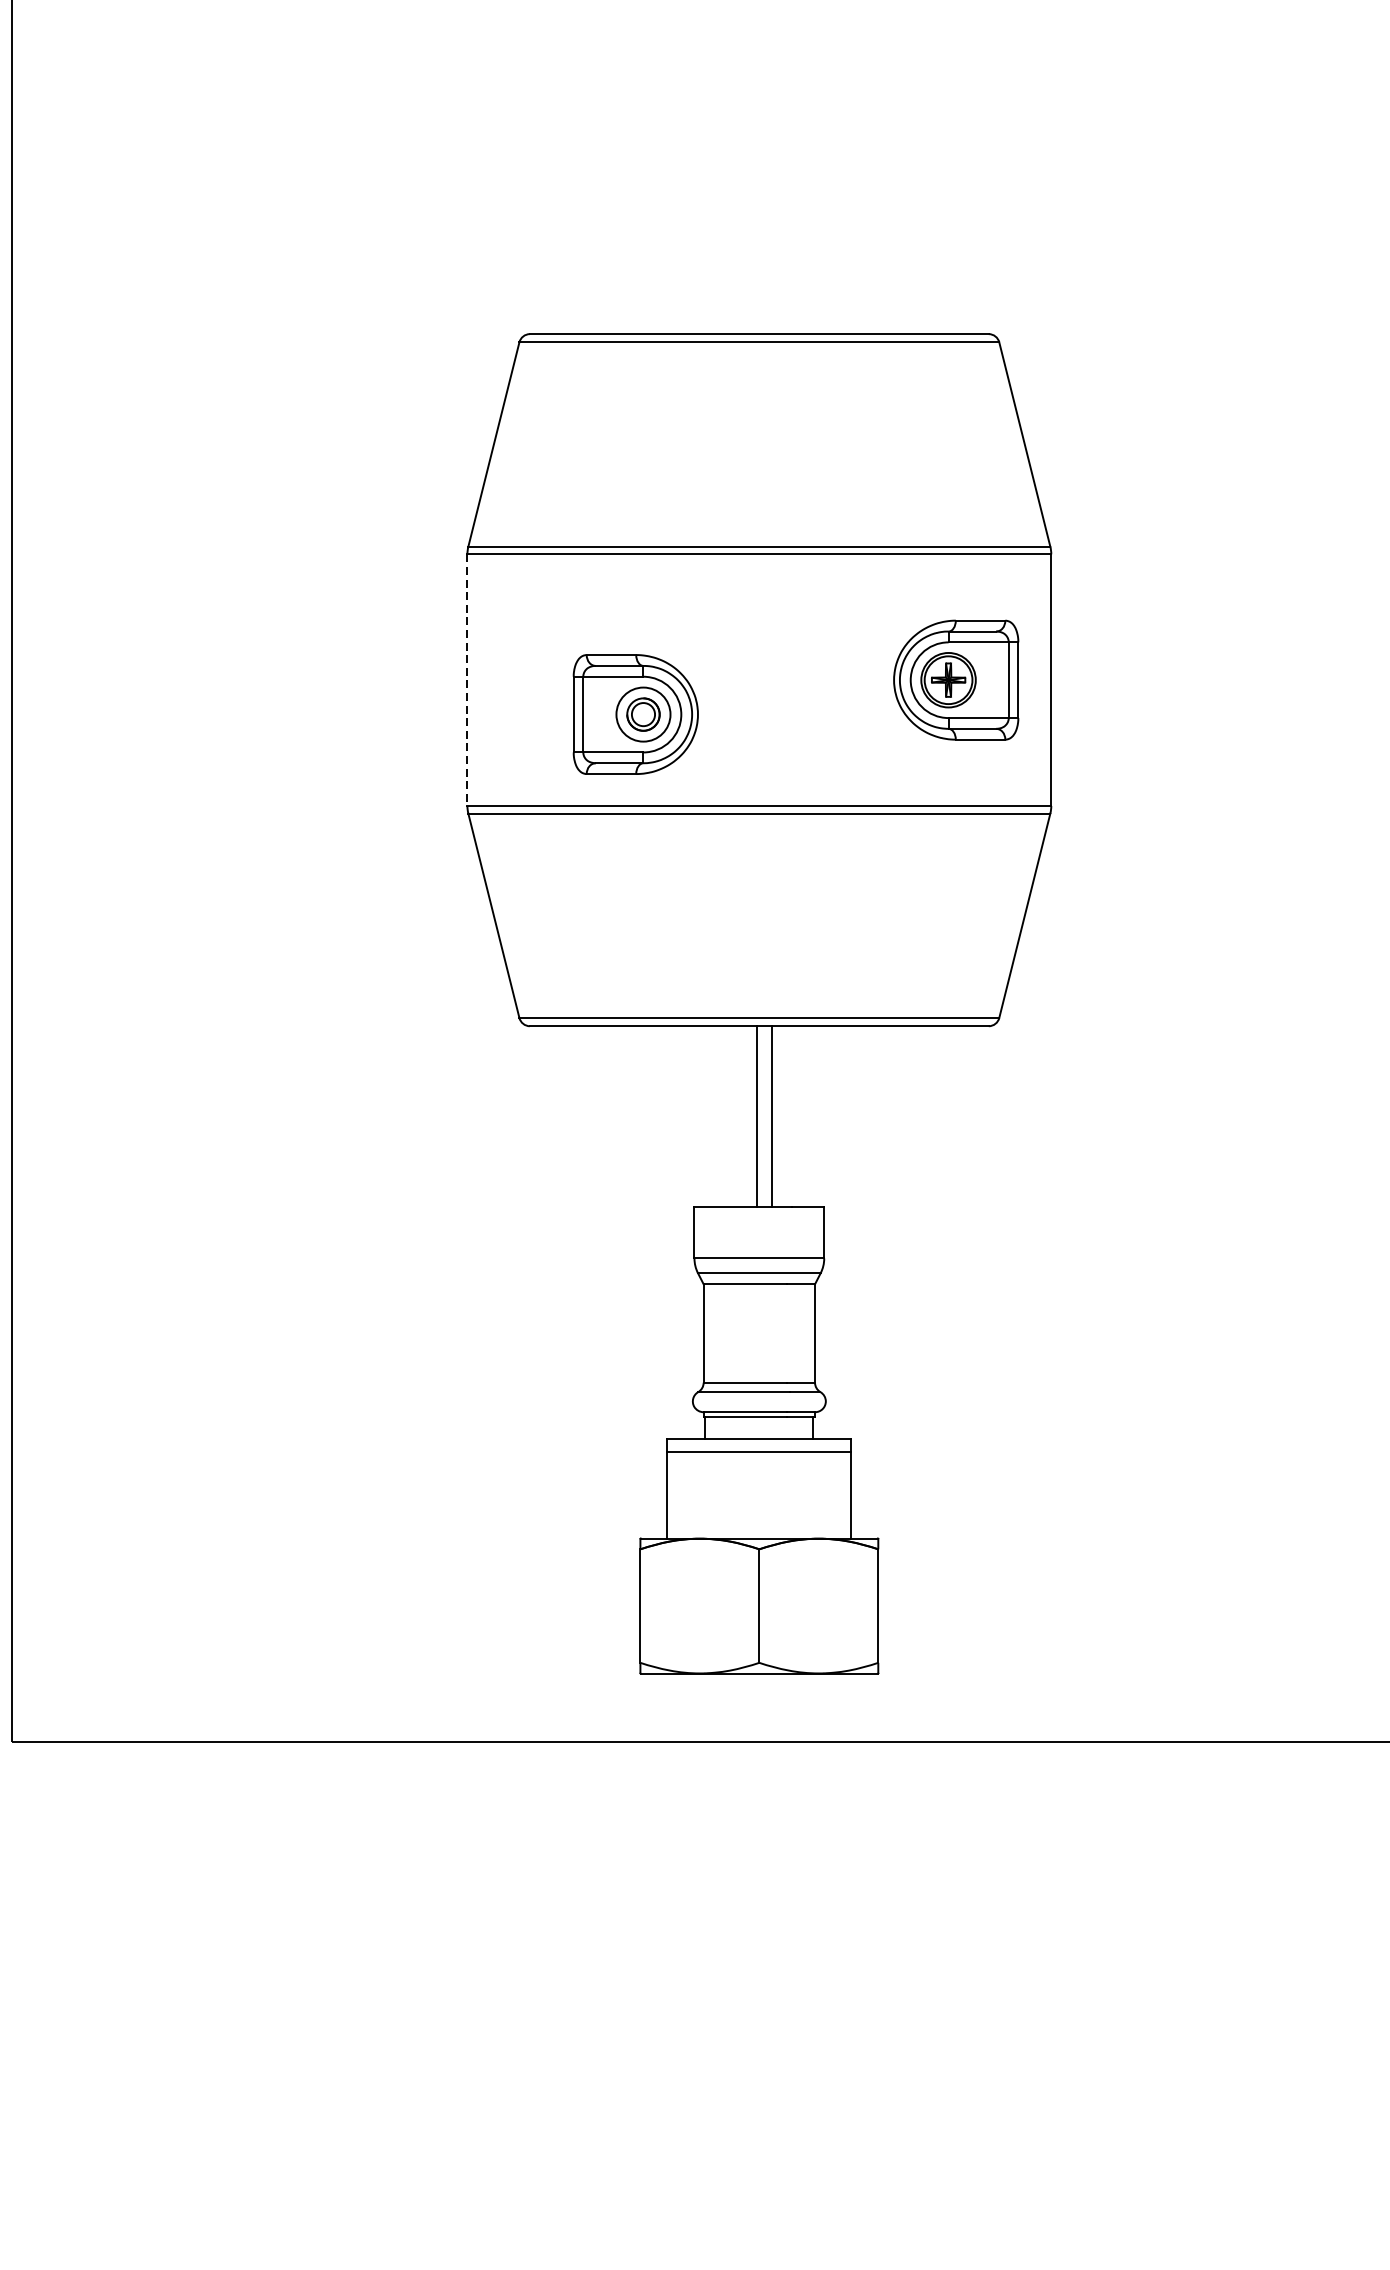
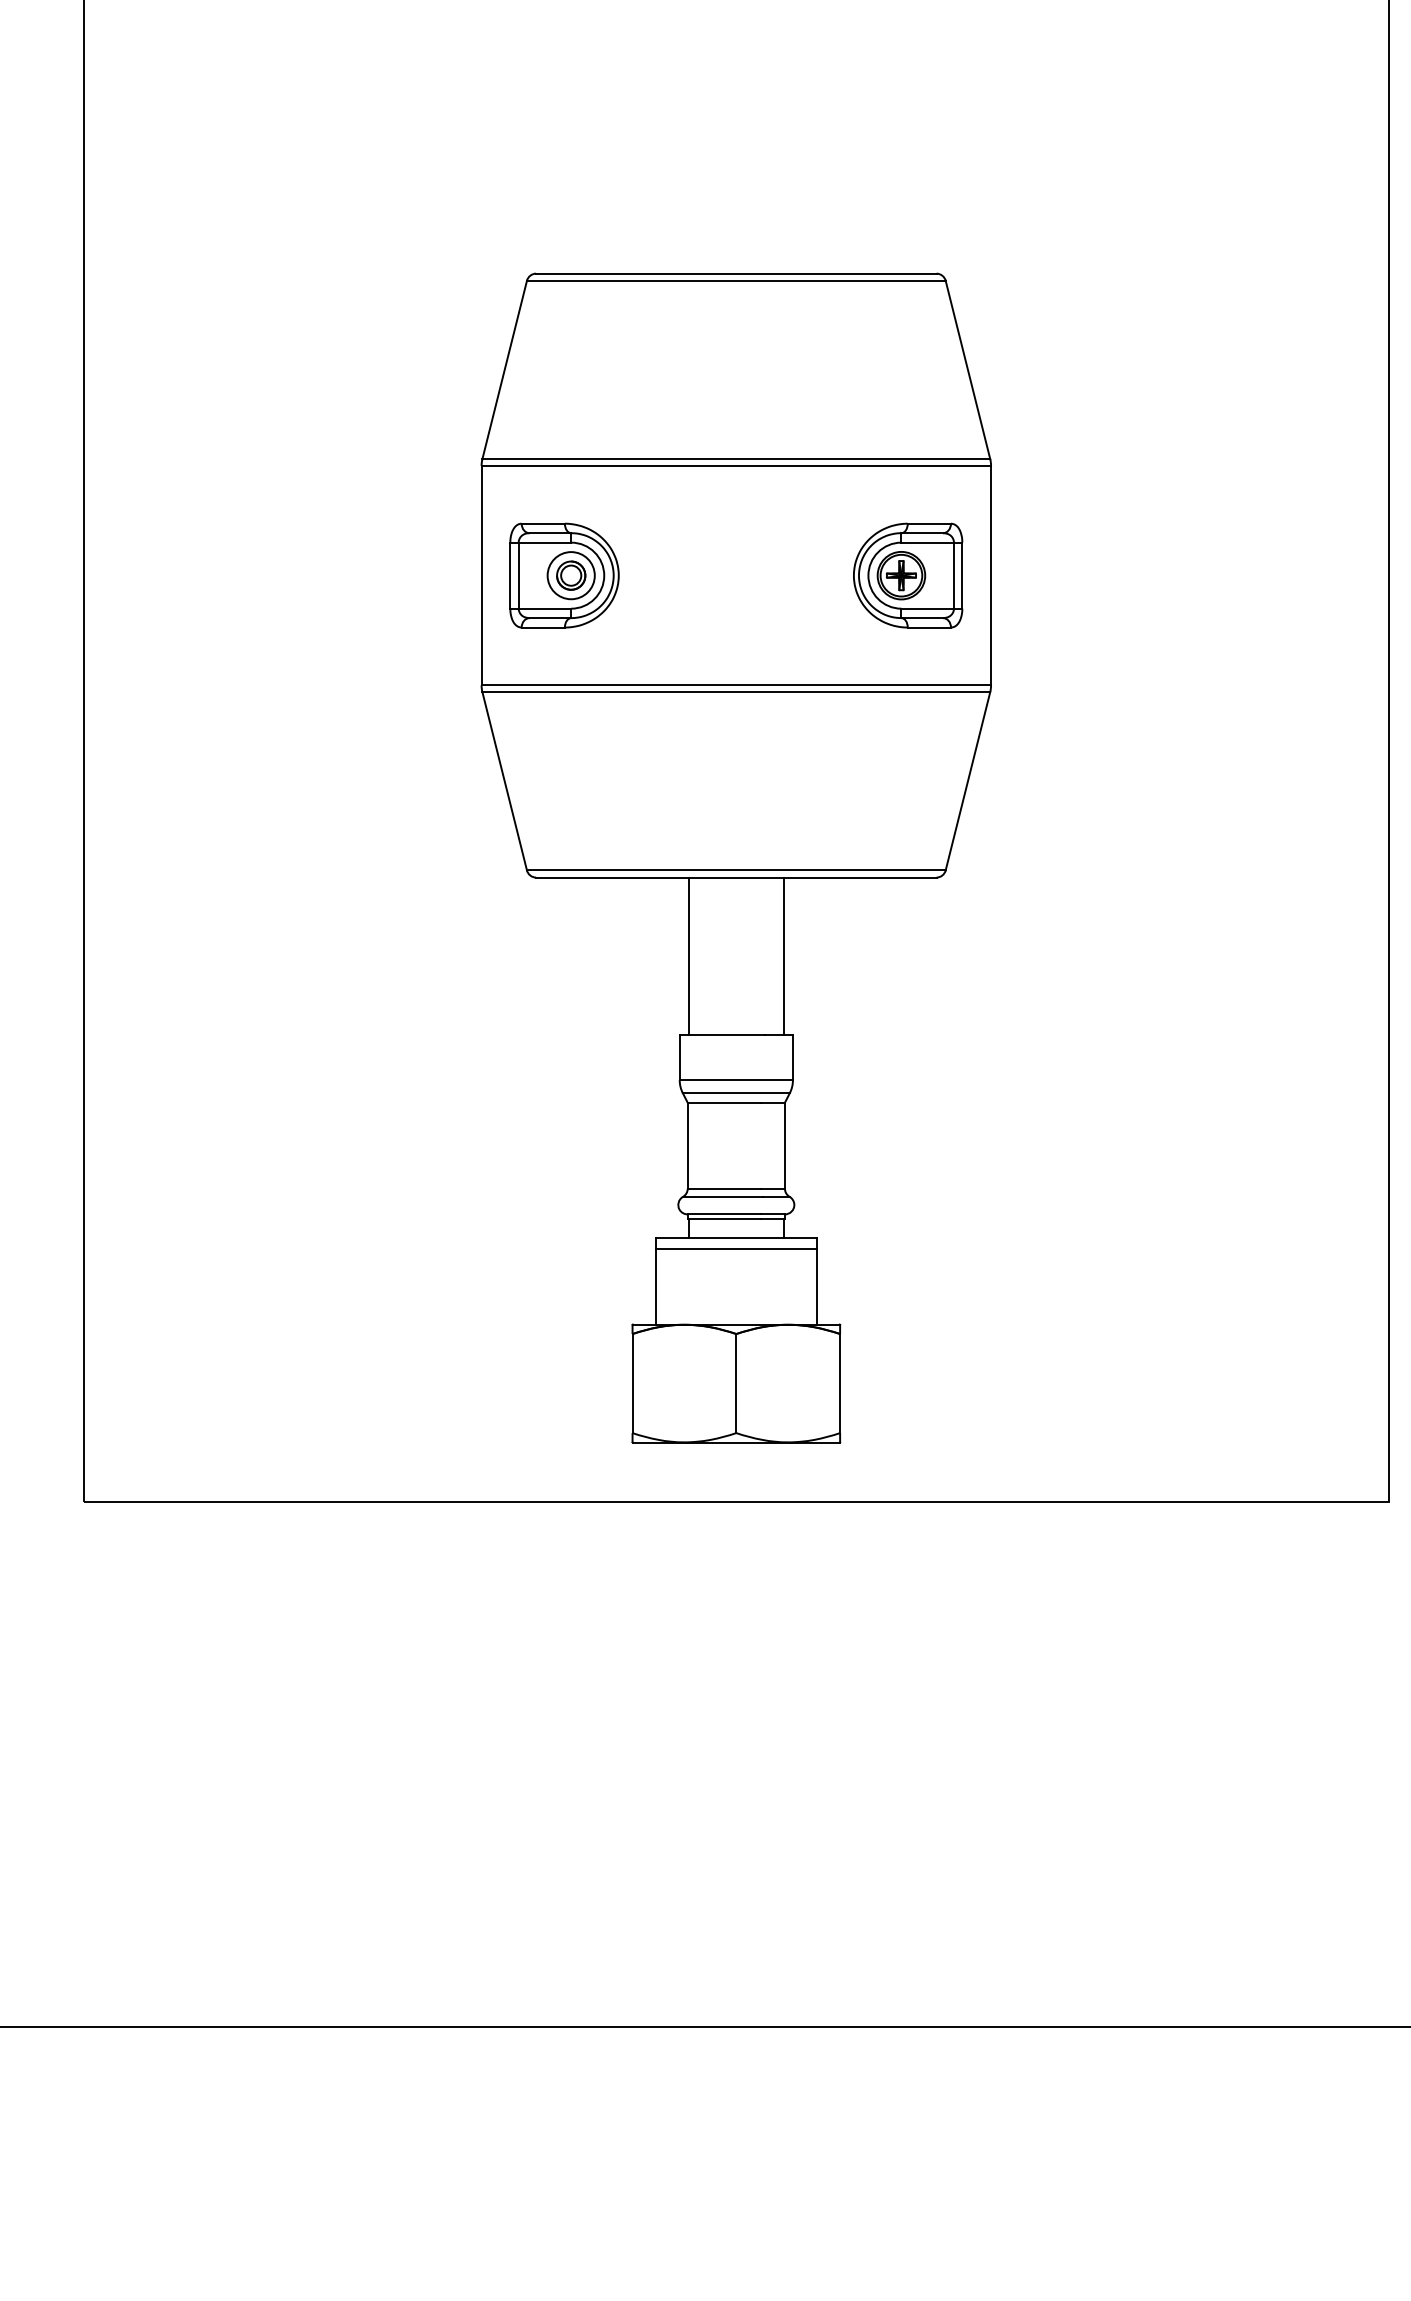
line: (467, 680) -> (481, 575), dashed -> solid
part: (635, 714) -> (564, 575), moved
line: (757, 1116) -> (783, 956), moved
line: (772, 1116) -> (689, 956), moved

